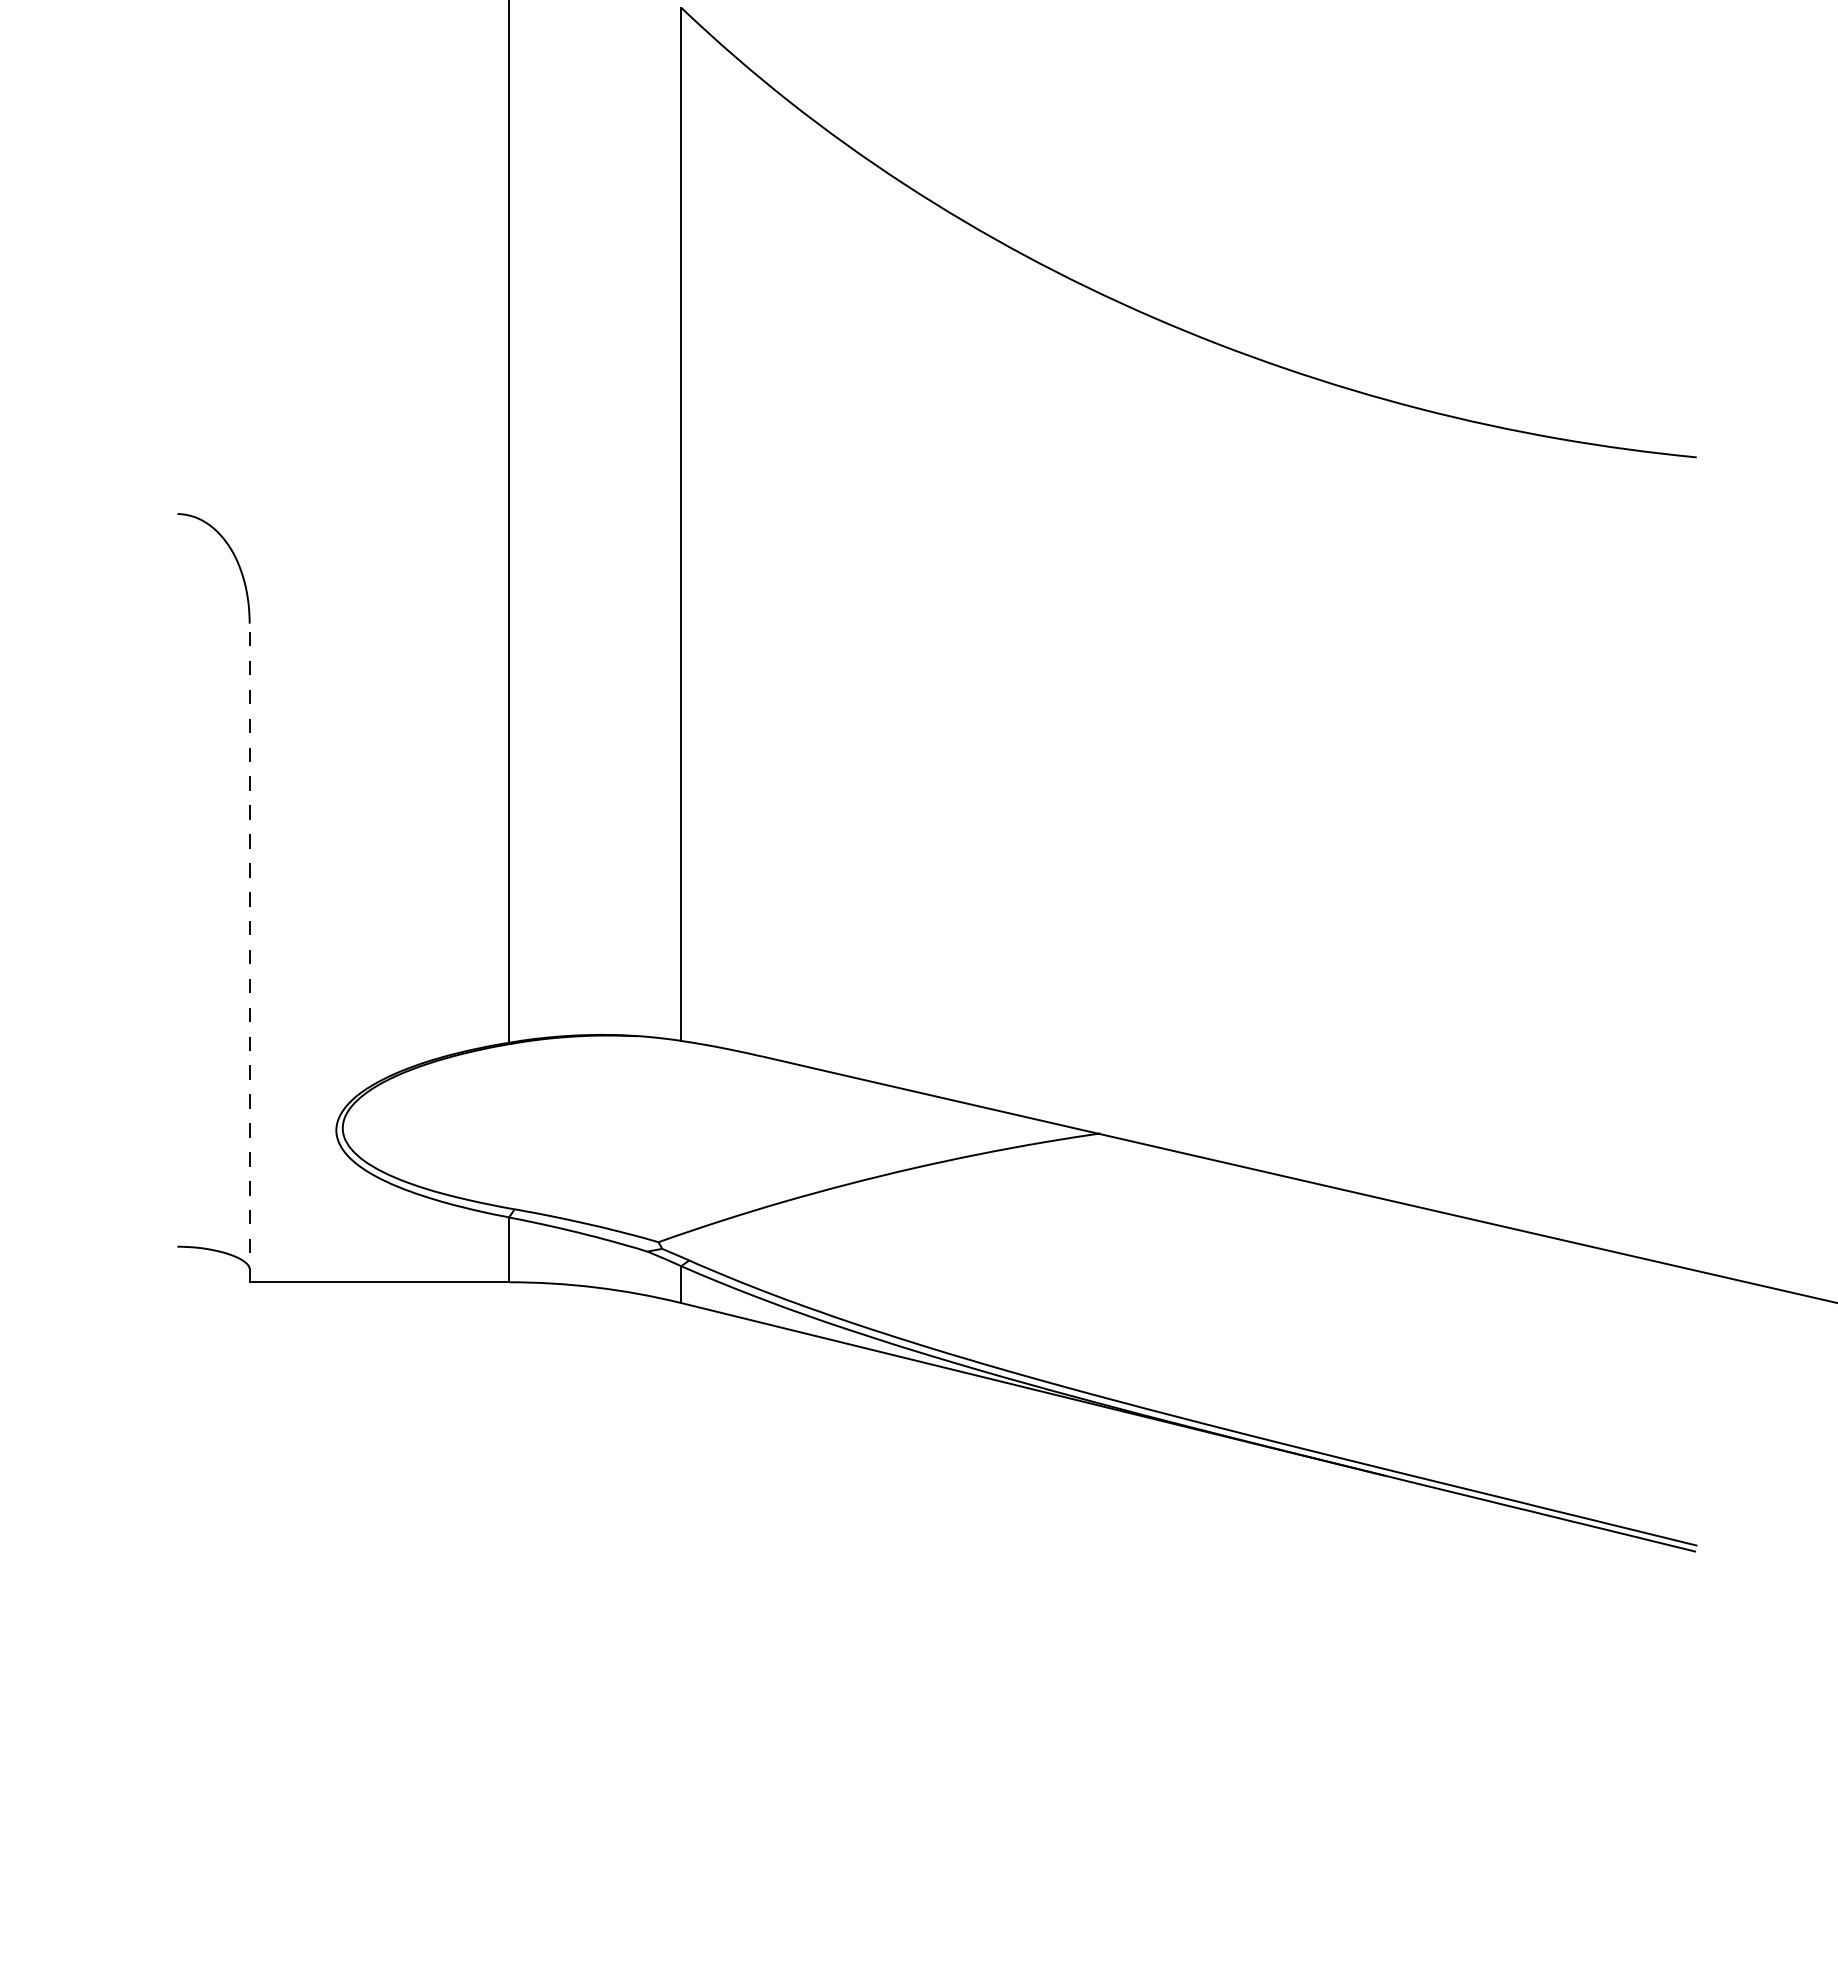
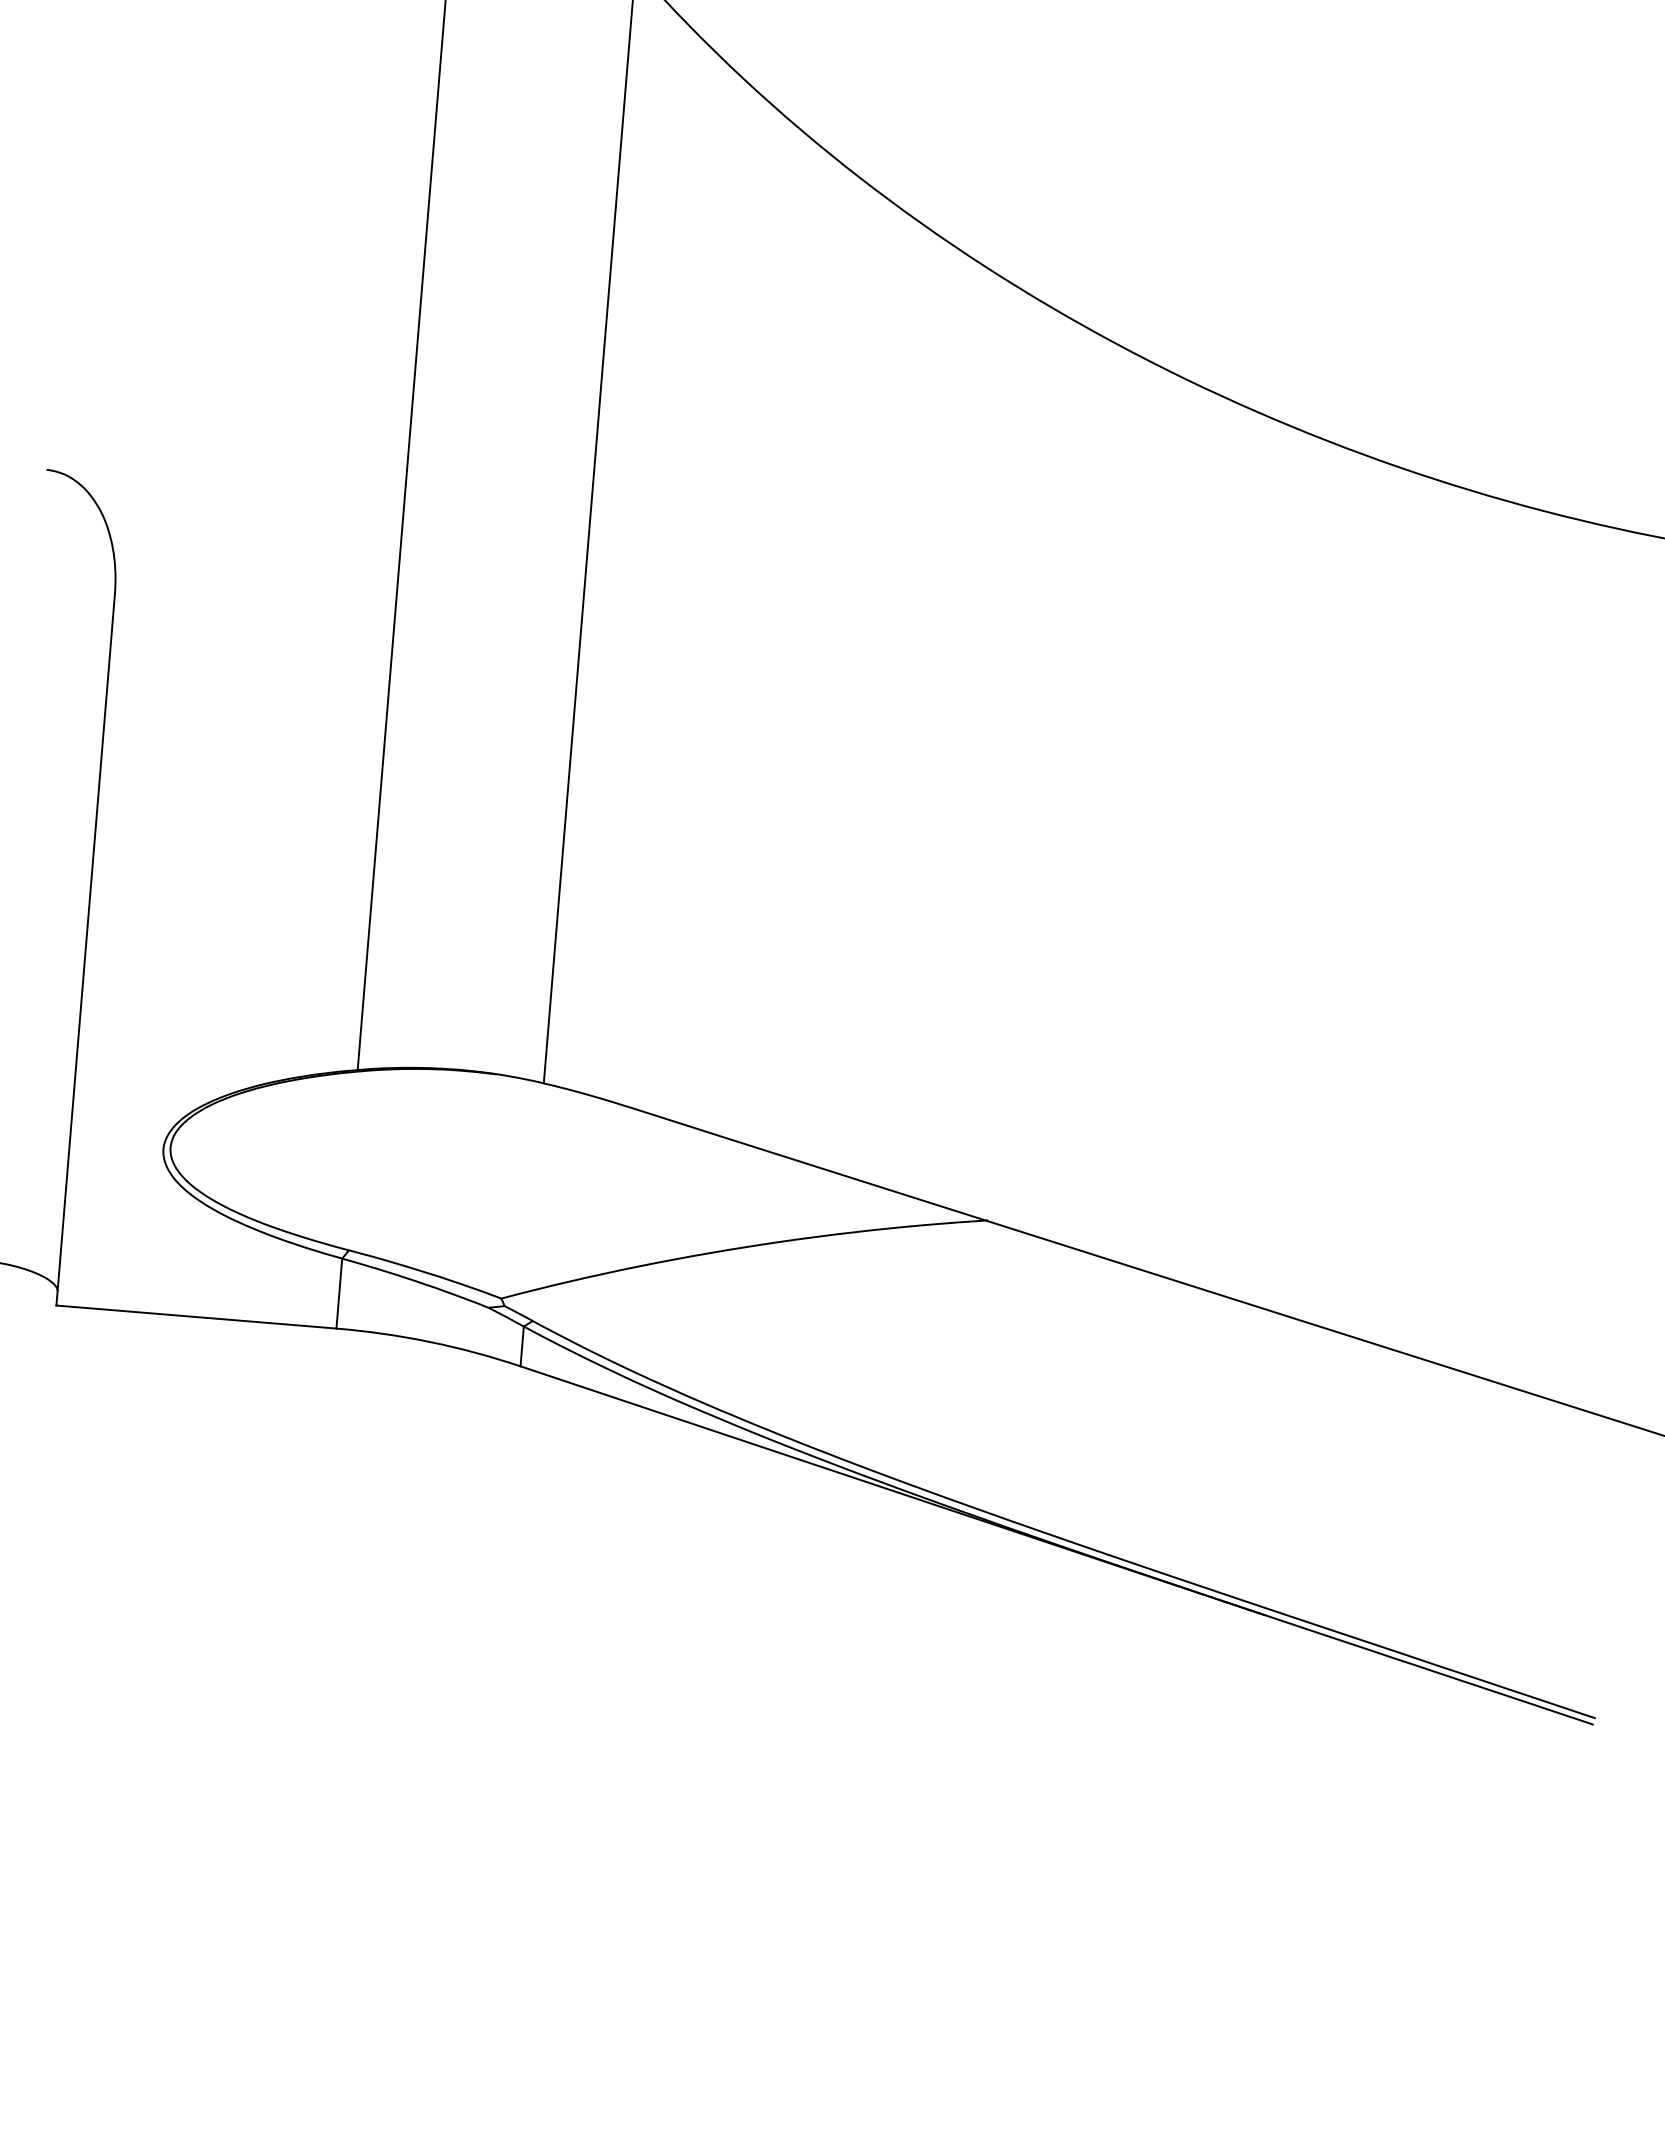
line: (249, 952) -> (85, 949), dashed -> solid

